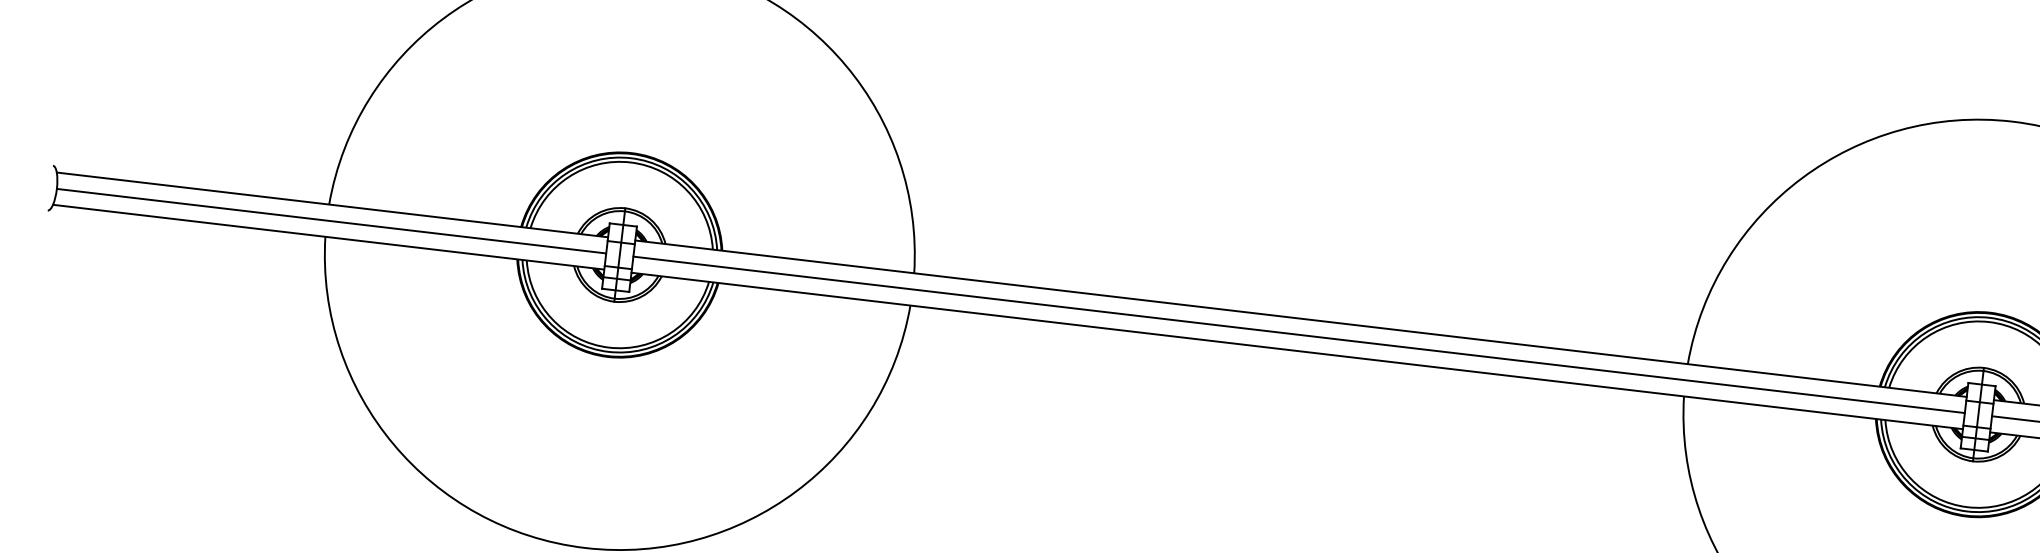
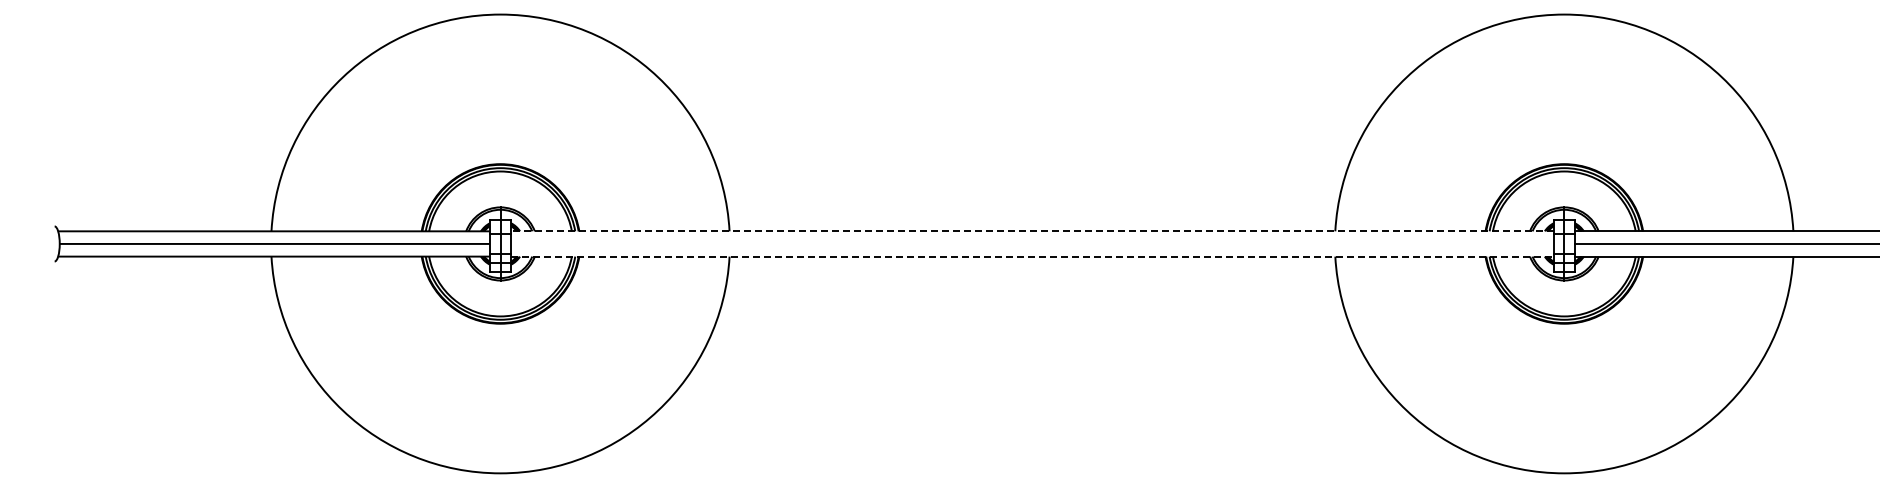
line: (1299, 318) -> (1031, 231), solid -> dashed
line: (1299, 334) -> (1032, 243), removed
line: (1297, 350) -> (1032, 256), solid -> dashed

